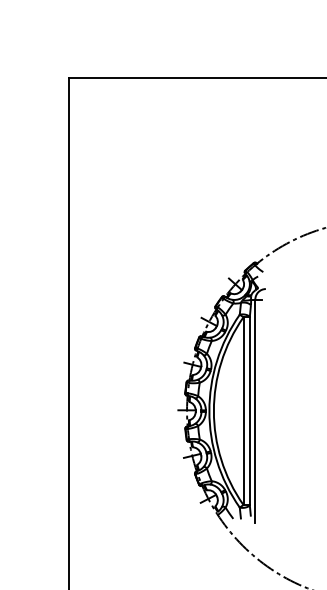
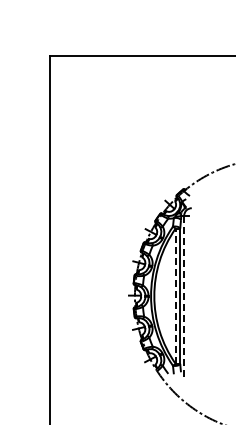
line: (255, 410) -> (184, 295), solid -> dashed
line: (243, 411) -> (175, 296), solid -> dashed

